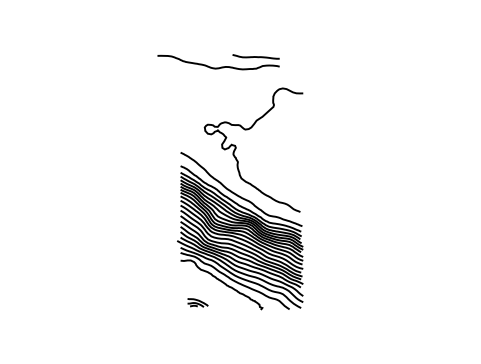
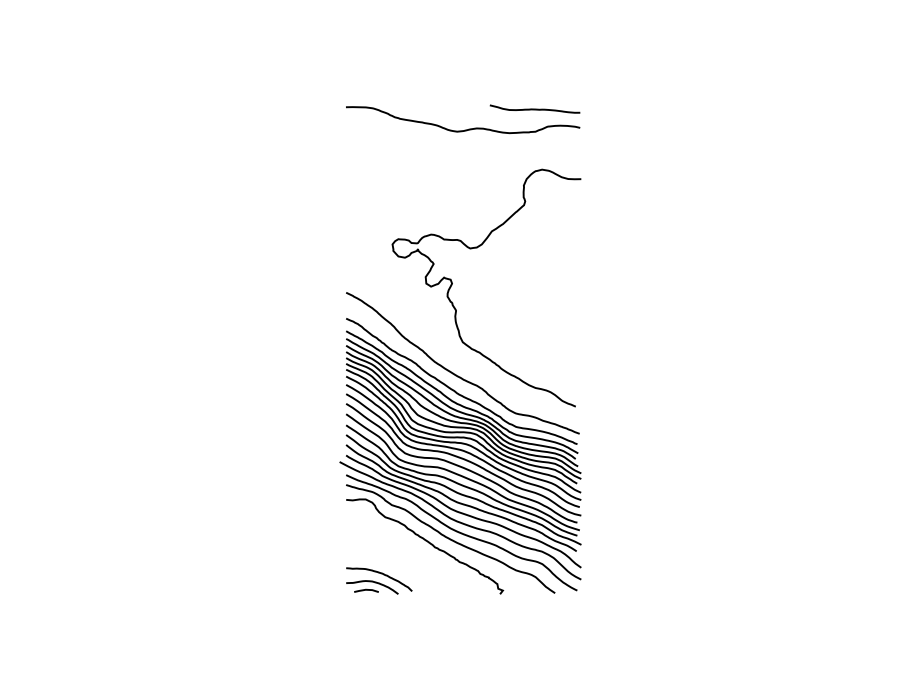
part: (218, 62) -> (462, 119), moved
part: (197, 302) -> (378, 579), size x1.67

